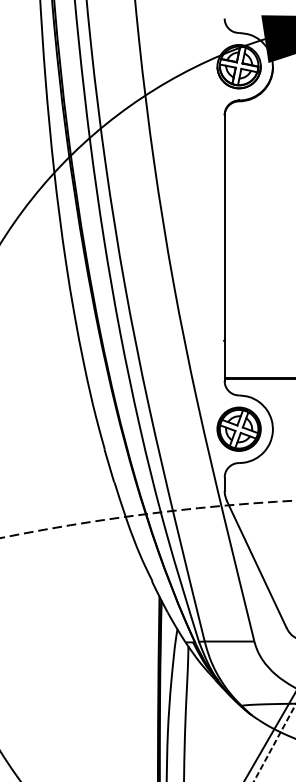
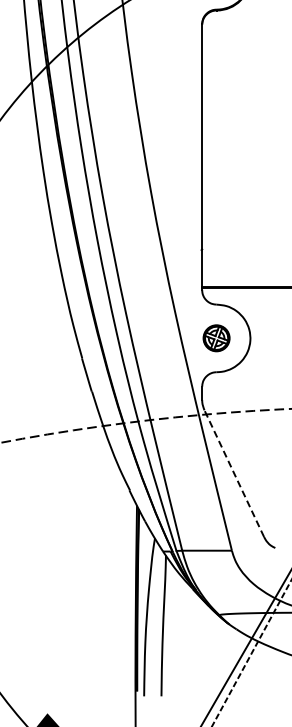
part: (238, 428) -> (216, 337), size x0.6
line: (256, 564) -> (234, 473), solid -> dashed

